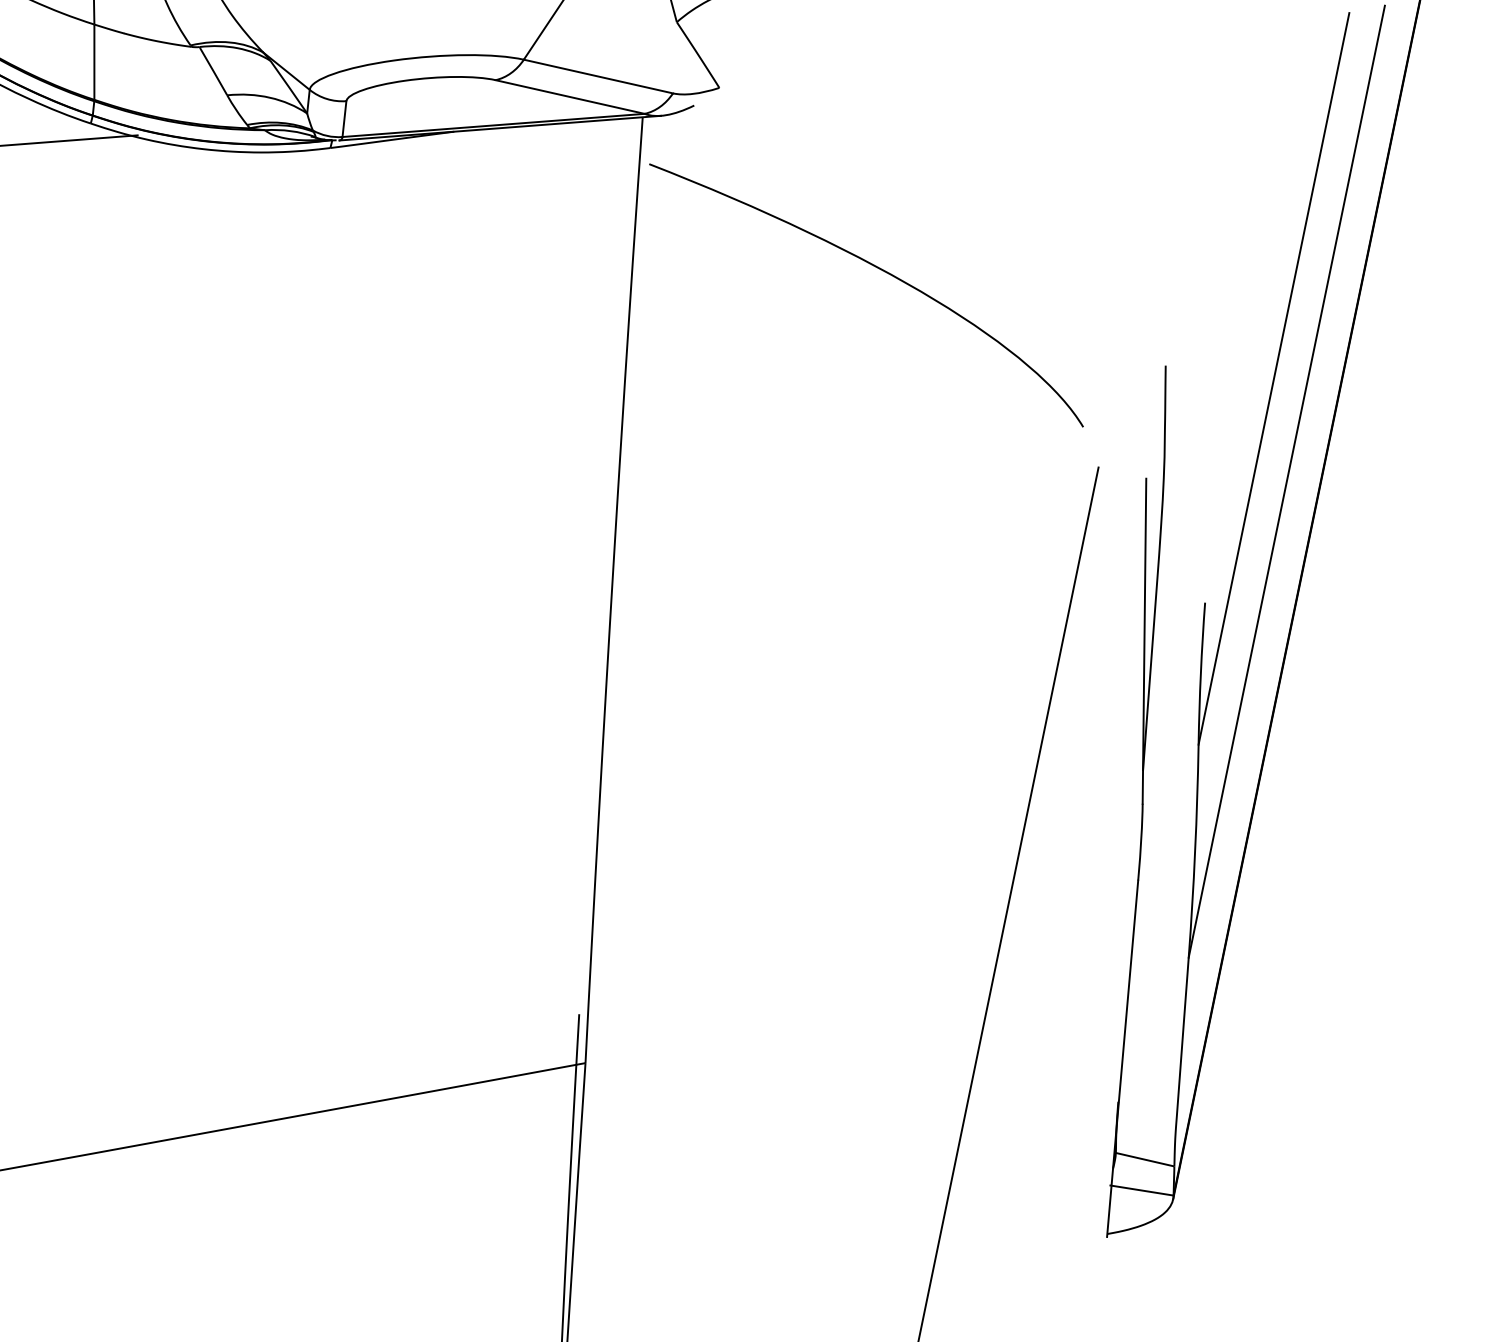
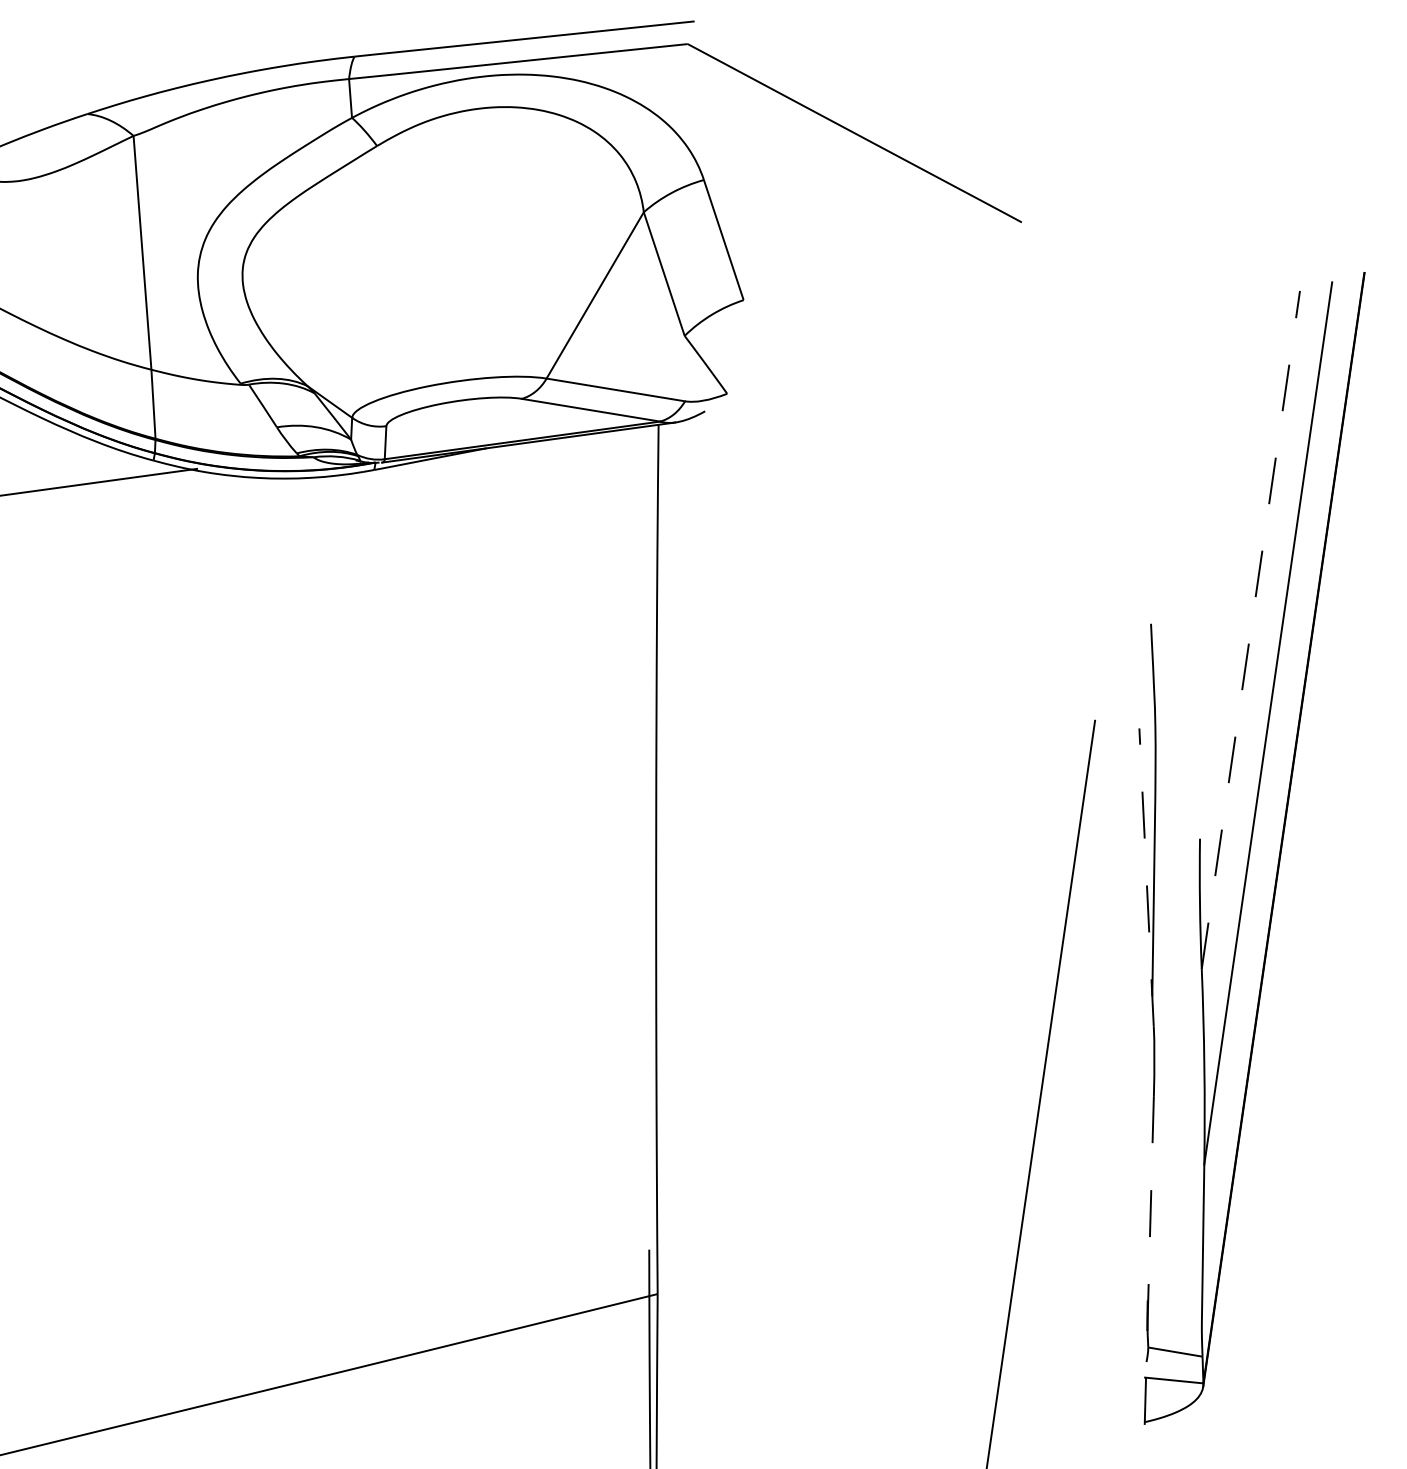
curve: (881, 270) -> (885, 552), removed
line: (1273, 379) -> (1250, 630), solid -> dashed
line: (1144, 640) -> (1146, 876), solid -> dashed
line: (1122, 1058) -> (1149, 1260), solid -> dashed

